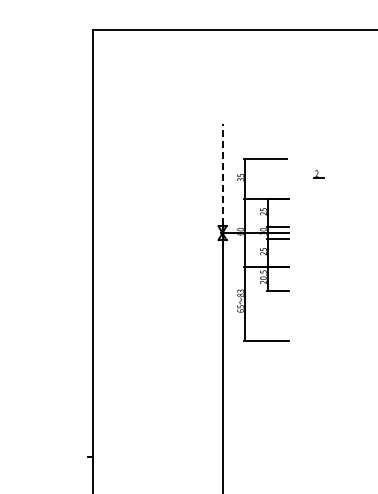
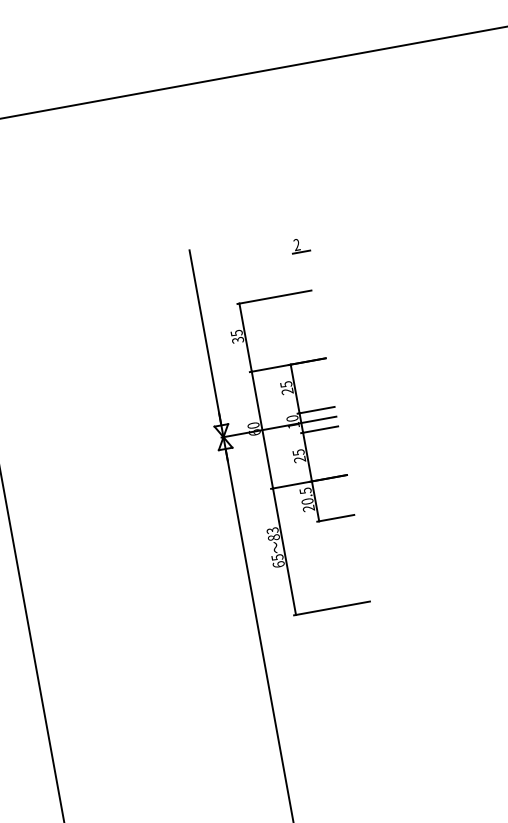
line: (222, 174) -> (205, 336), dashed -> solid
part: (318, 174) -> (299, 245), moved

